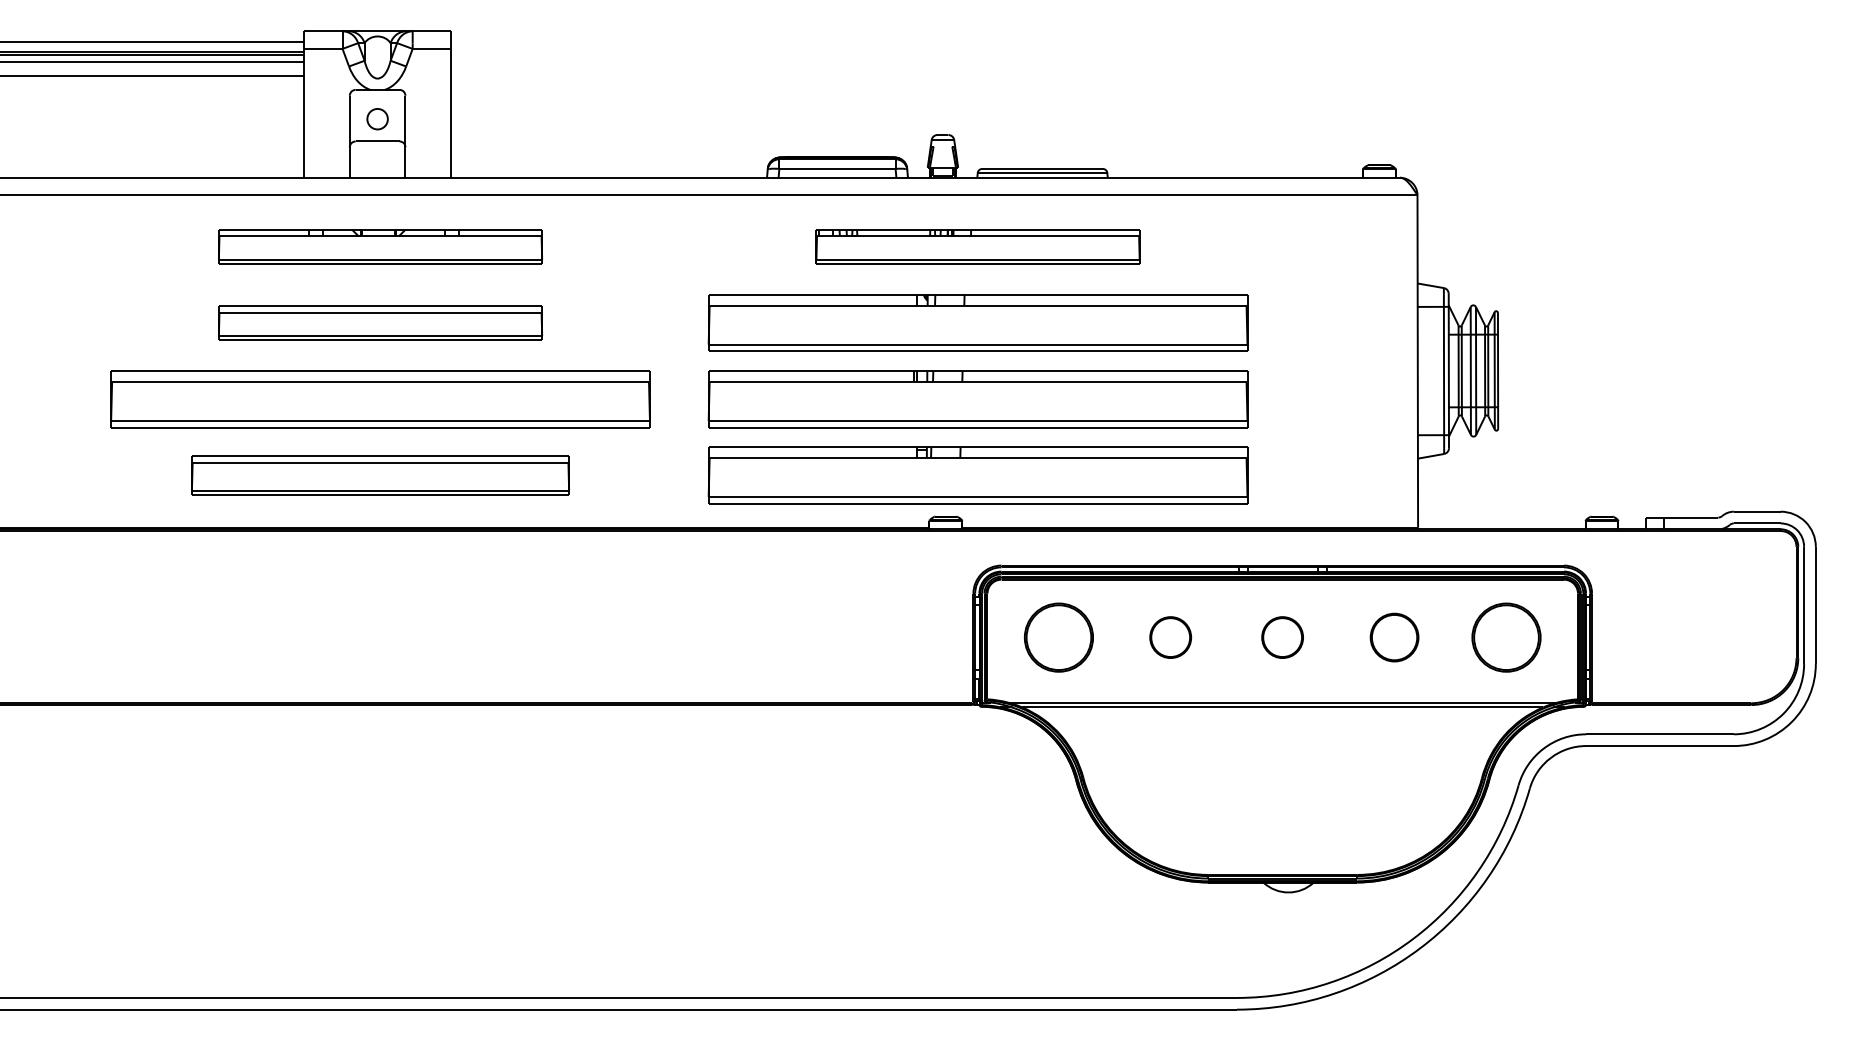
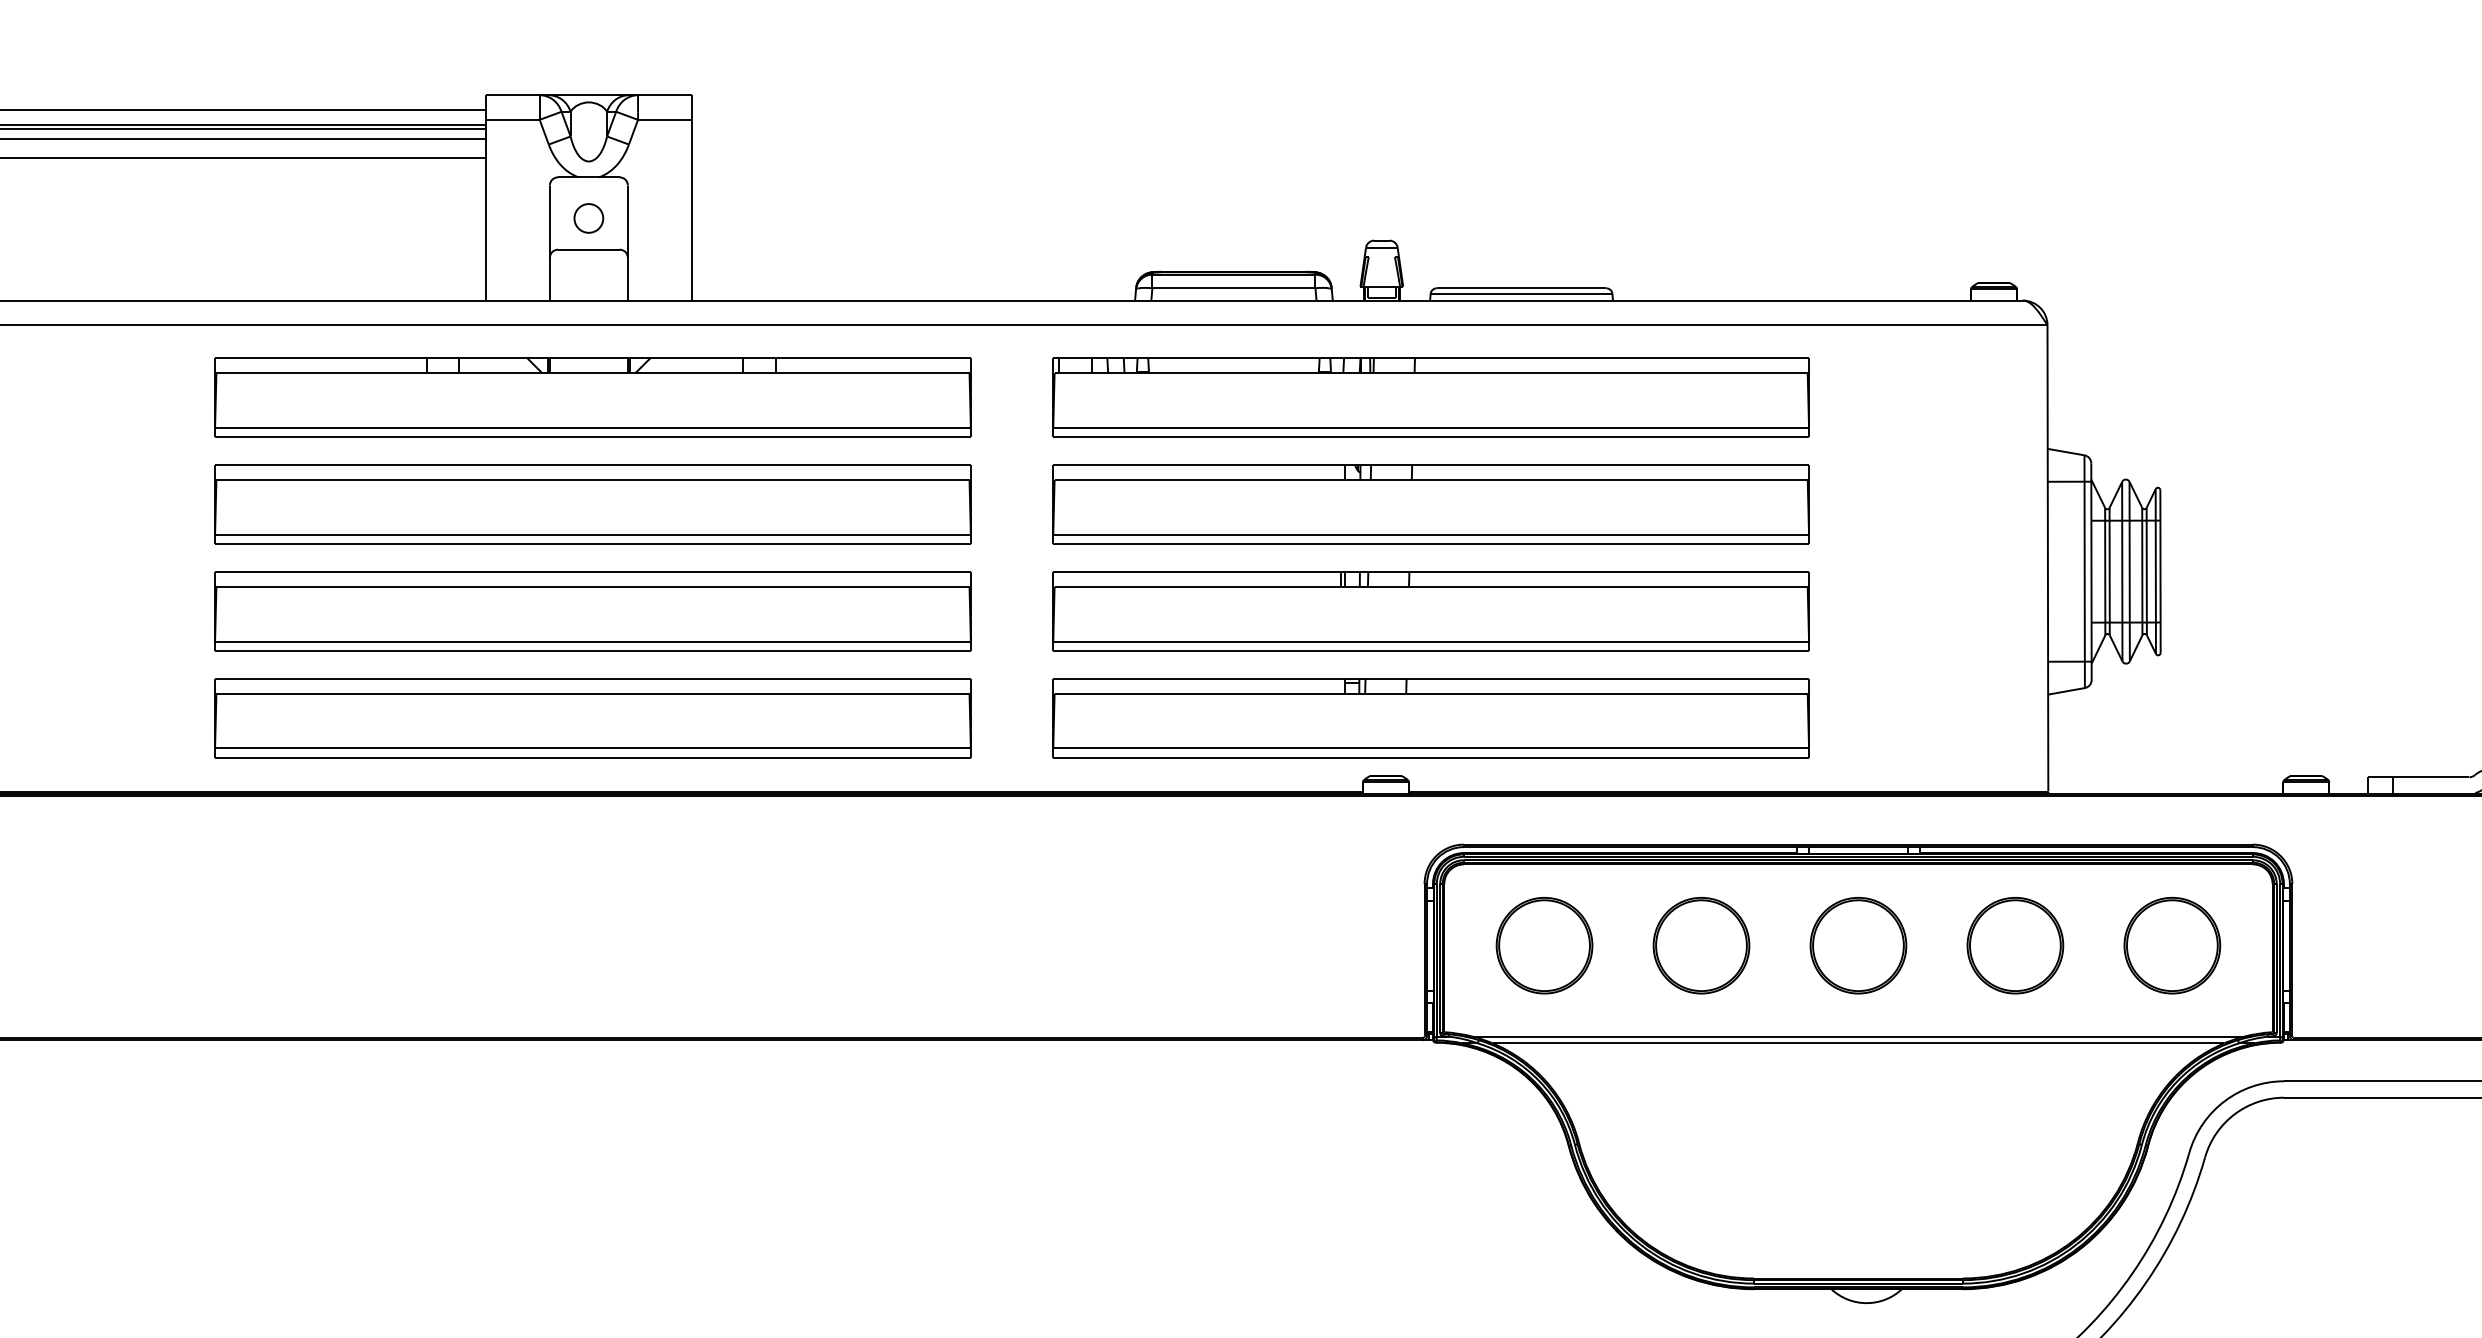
part: (380, 246) -> (592, 397), size x1.67
part: (977, 246) -> (1430, 397), size x1.67
part: (380, 322) -> (592, 503), size x1.67
part: (380, 475) -> (592, 718), size x1.43
part: (1170, 637) -> (1701, 945), size x1.67
part: (1282, 637) -> (1858, 945), size x1.67
part: (1394, 637) -> (2015, 945), size x1.43

